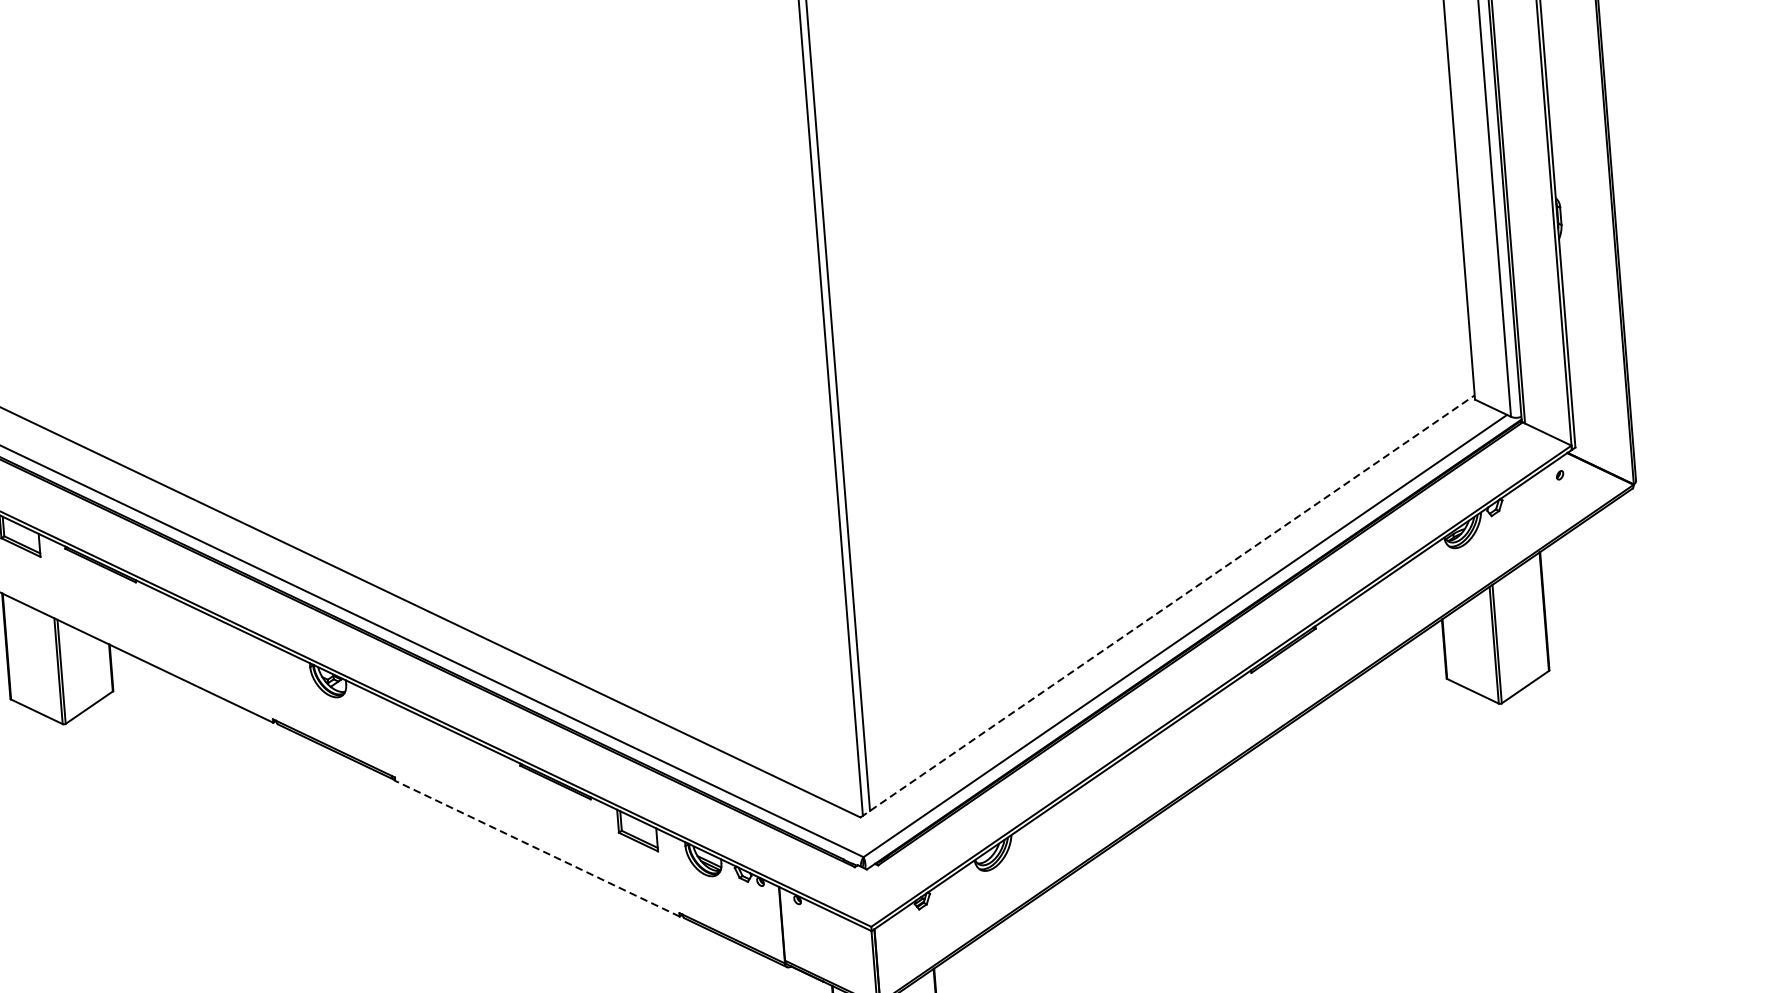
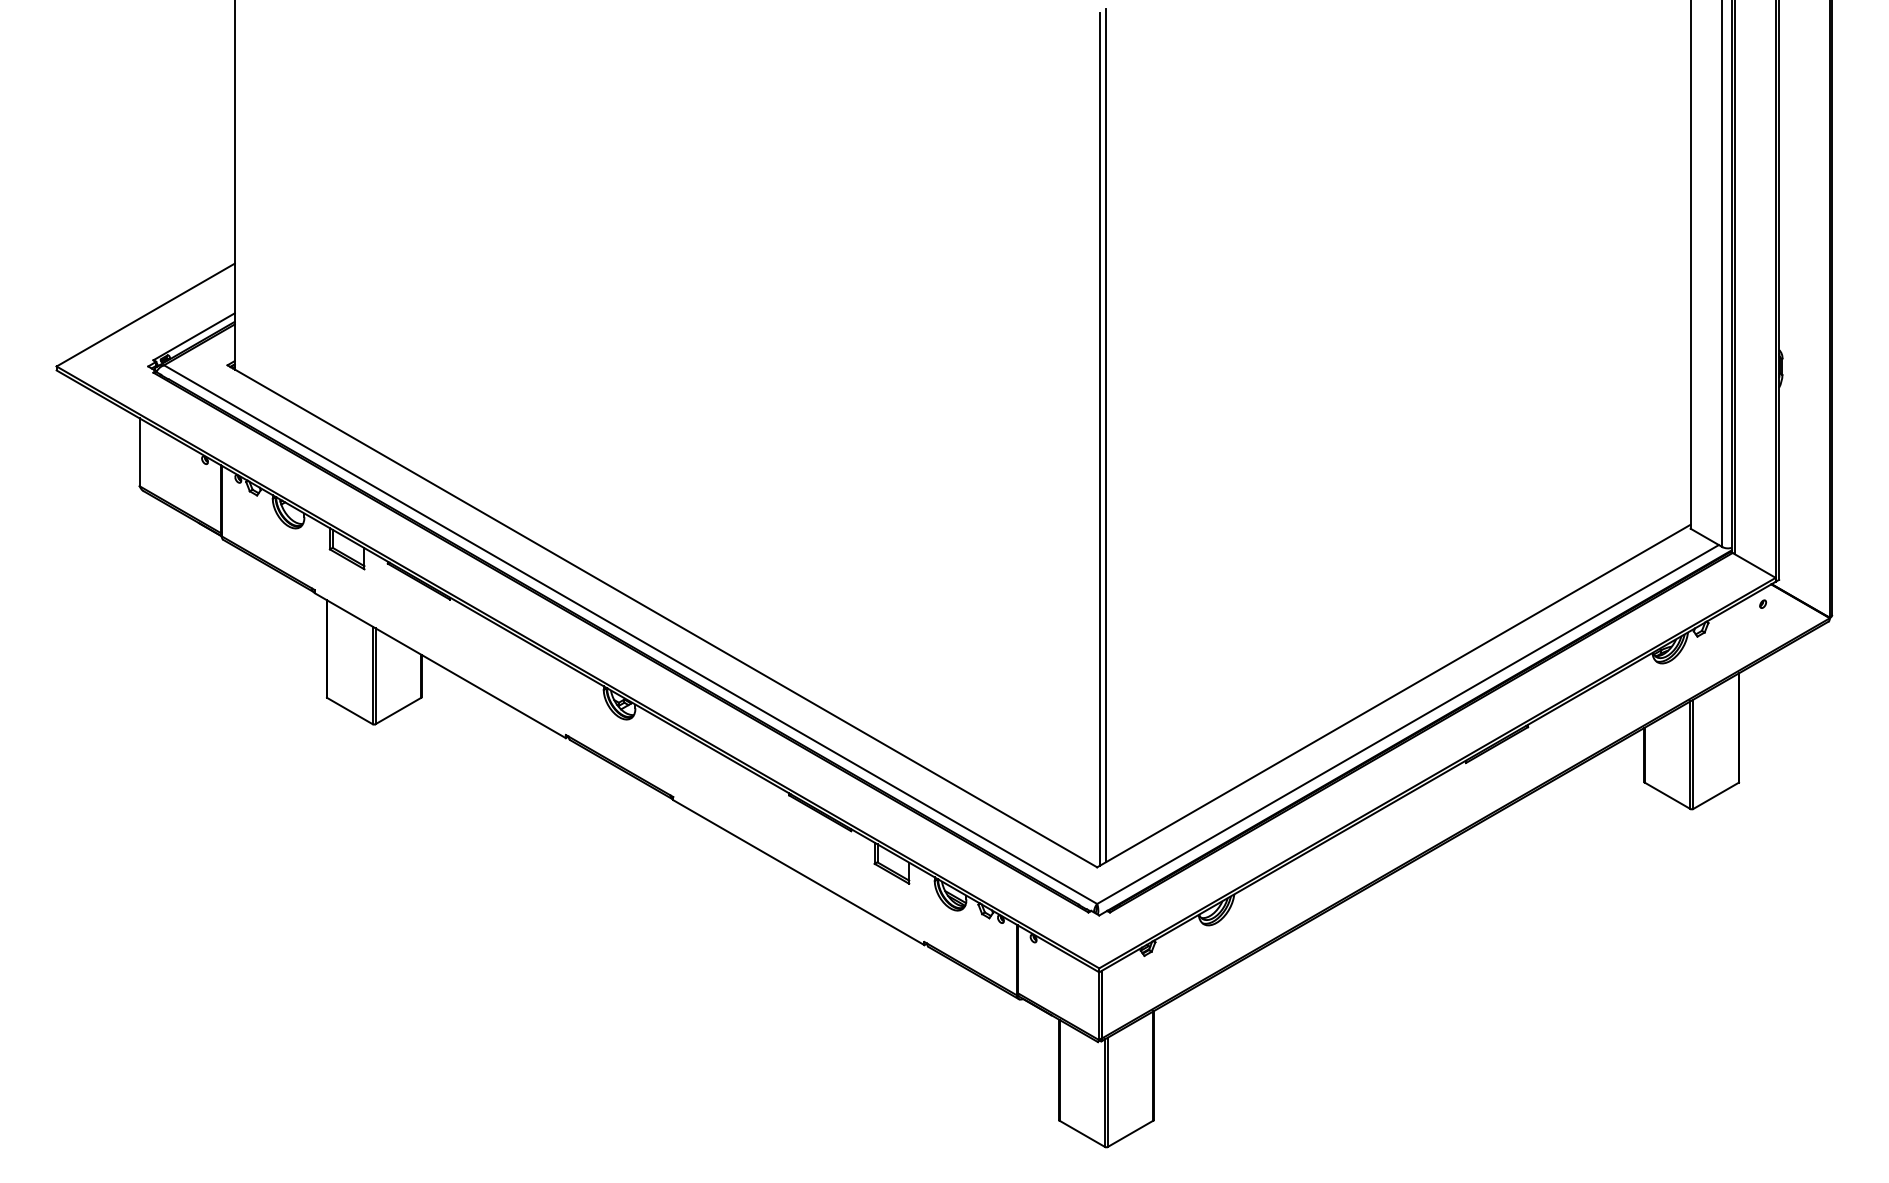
line: (1167, 606) -> (1393, 696), dashed -> solid
line: (537, 848) -> (798, 872), dashed -> solid

